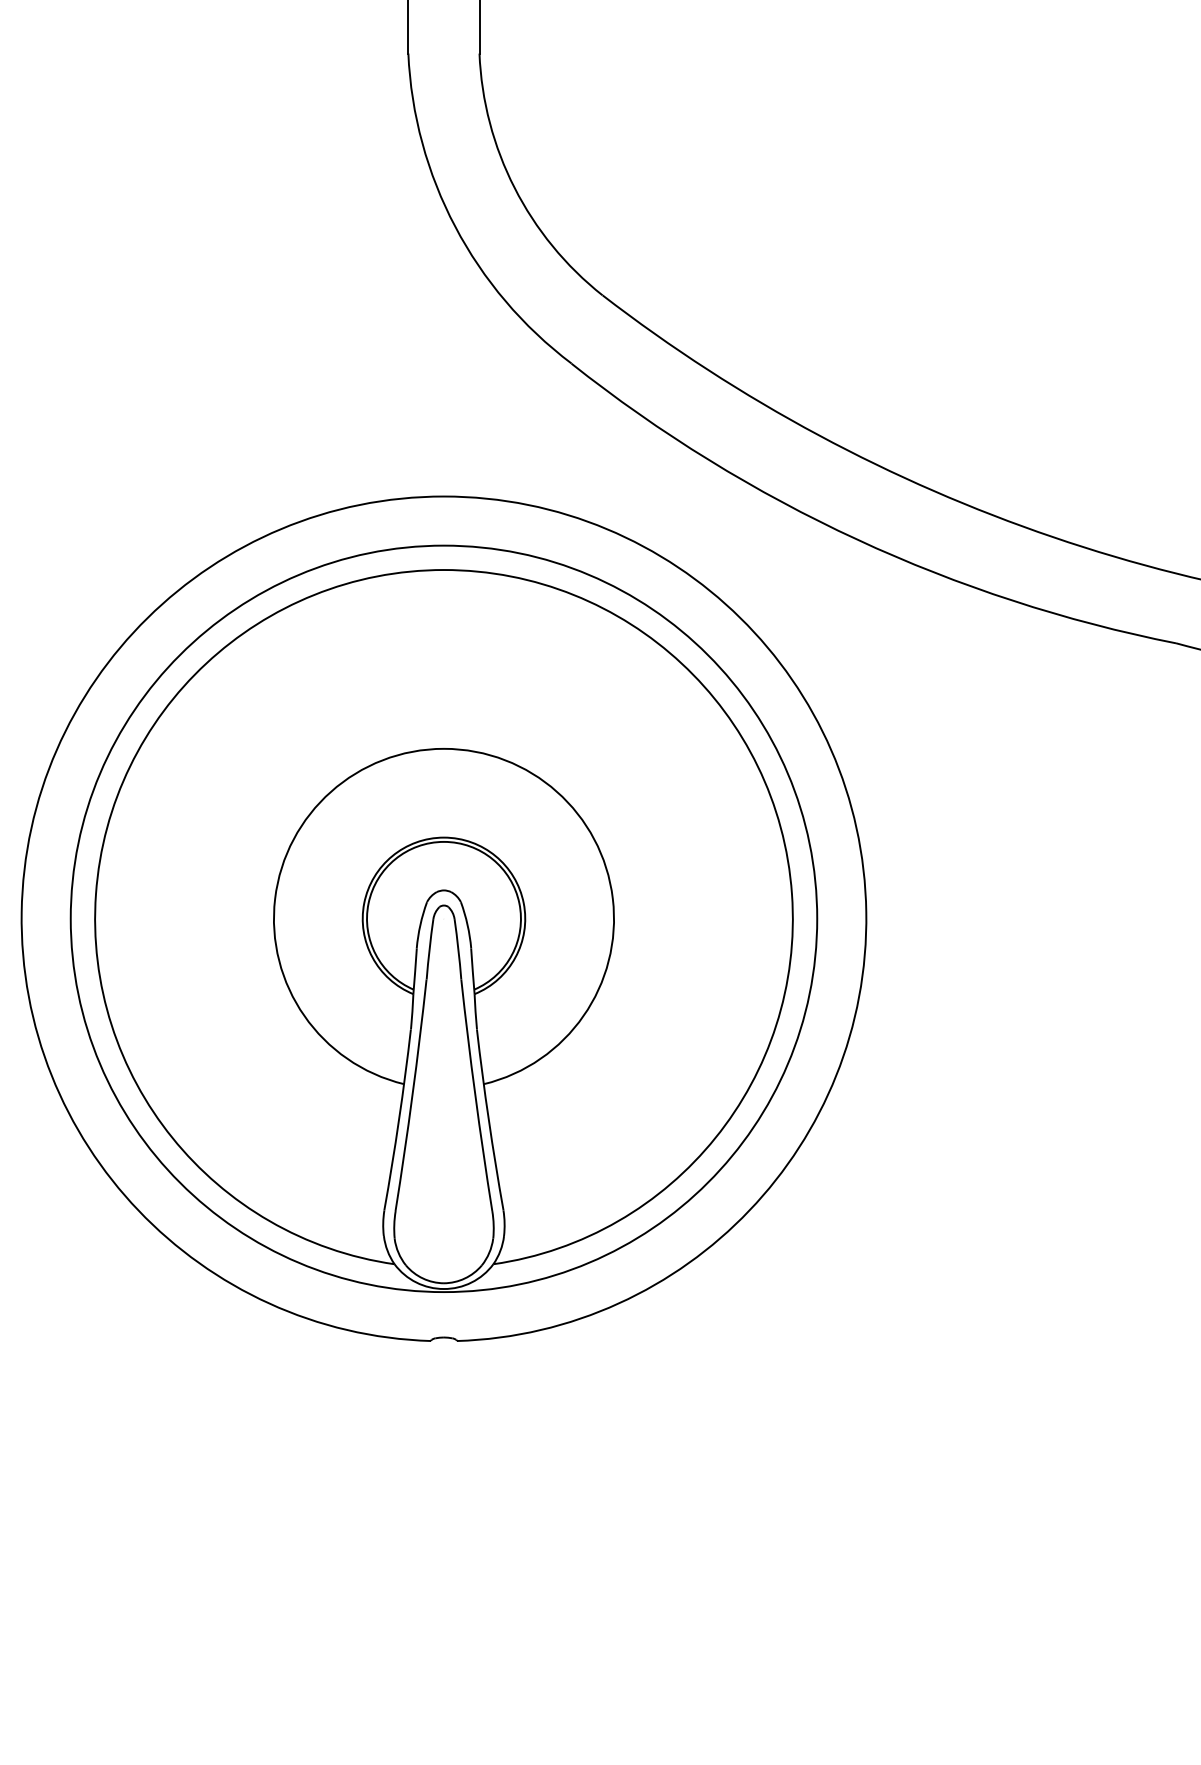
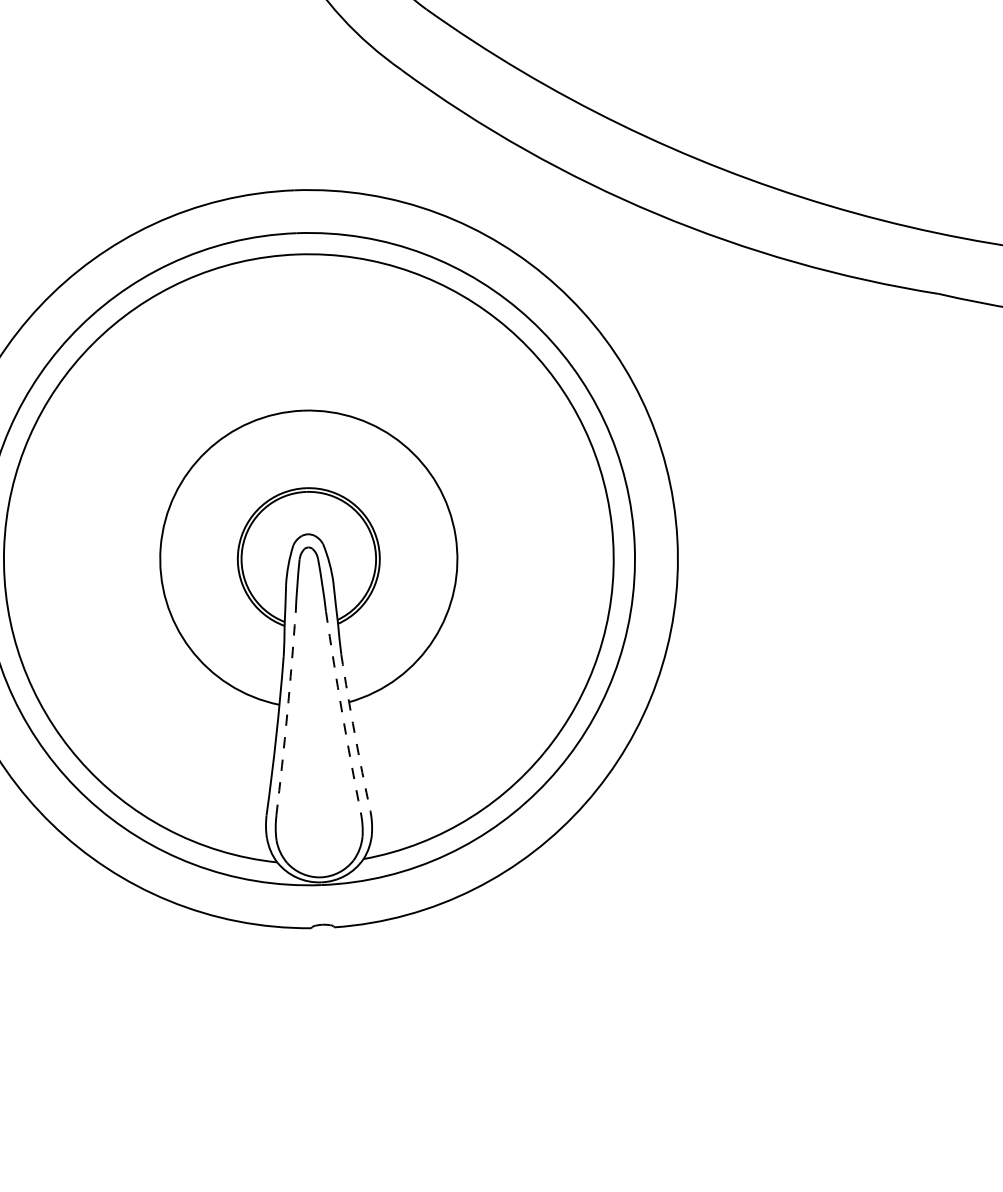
arc: (412, 1095) -> (287, 714), solid -> dashed
arc: (475, 1095) -> (342, 712), solid -> dashed
arc: (488, 1120) -> (354, 733), solid -> dashed

